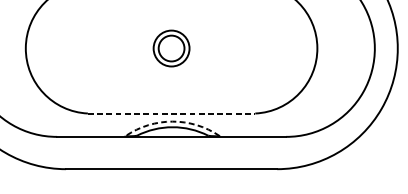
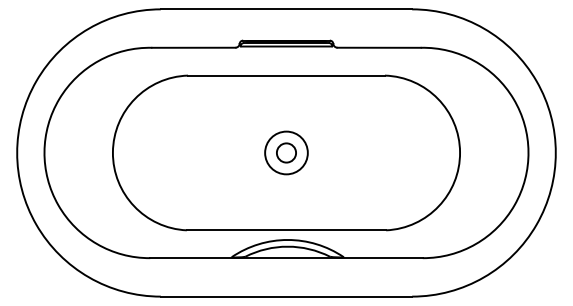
circle: (171, 48) -> (286, 152), size x0.62
line: (171, 113) -> (286, 230), dashed -> solid
arc: (172, 121) -> (287, 239), dashed -> solid

